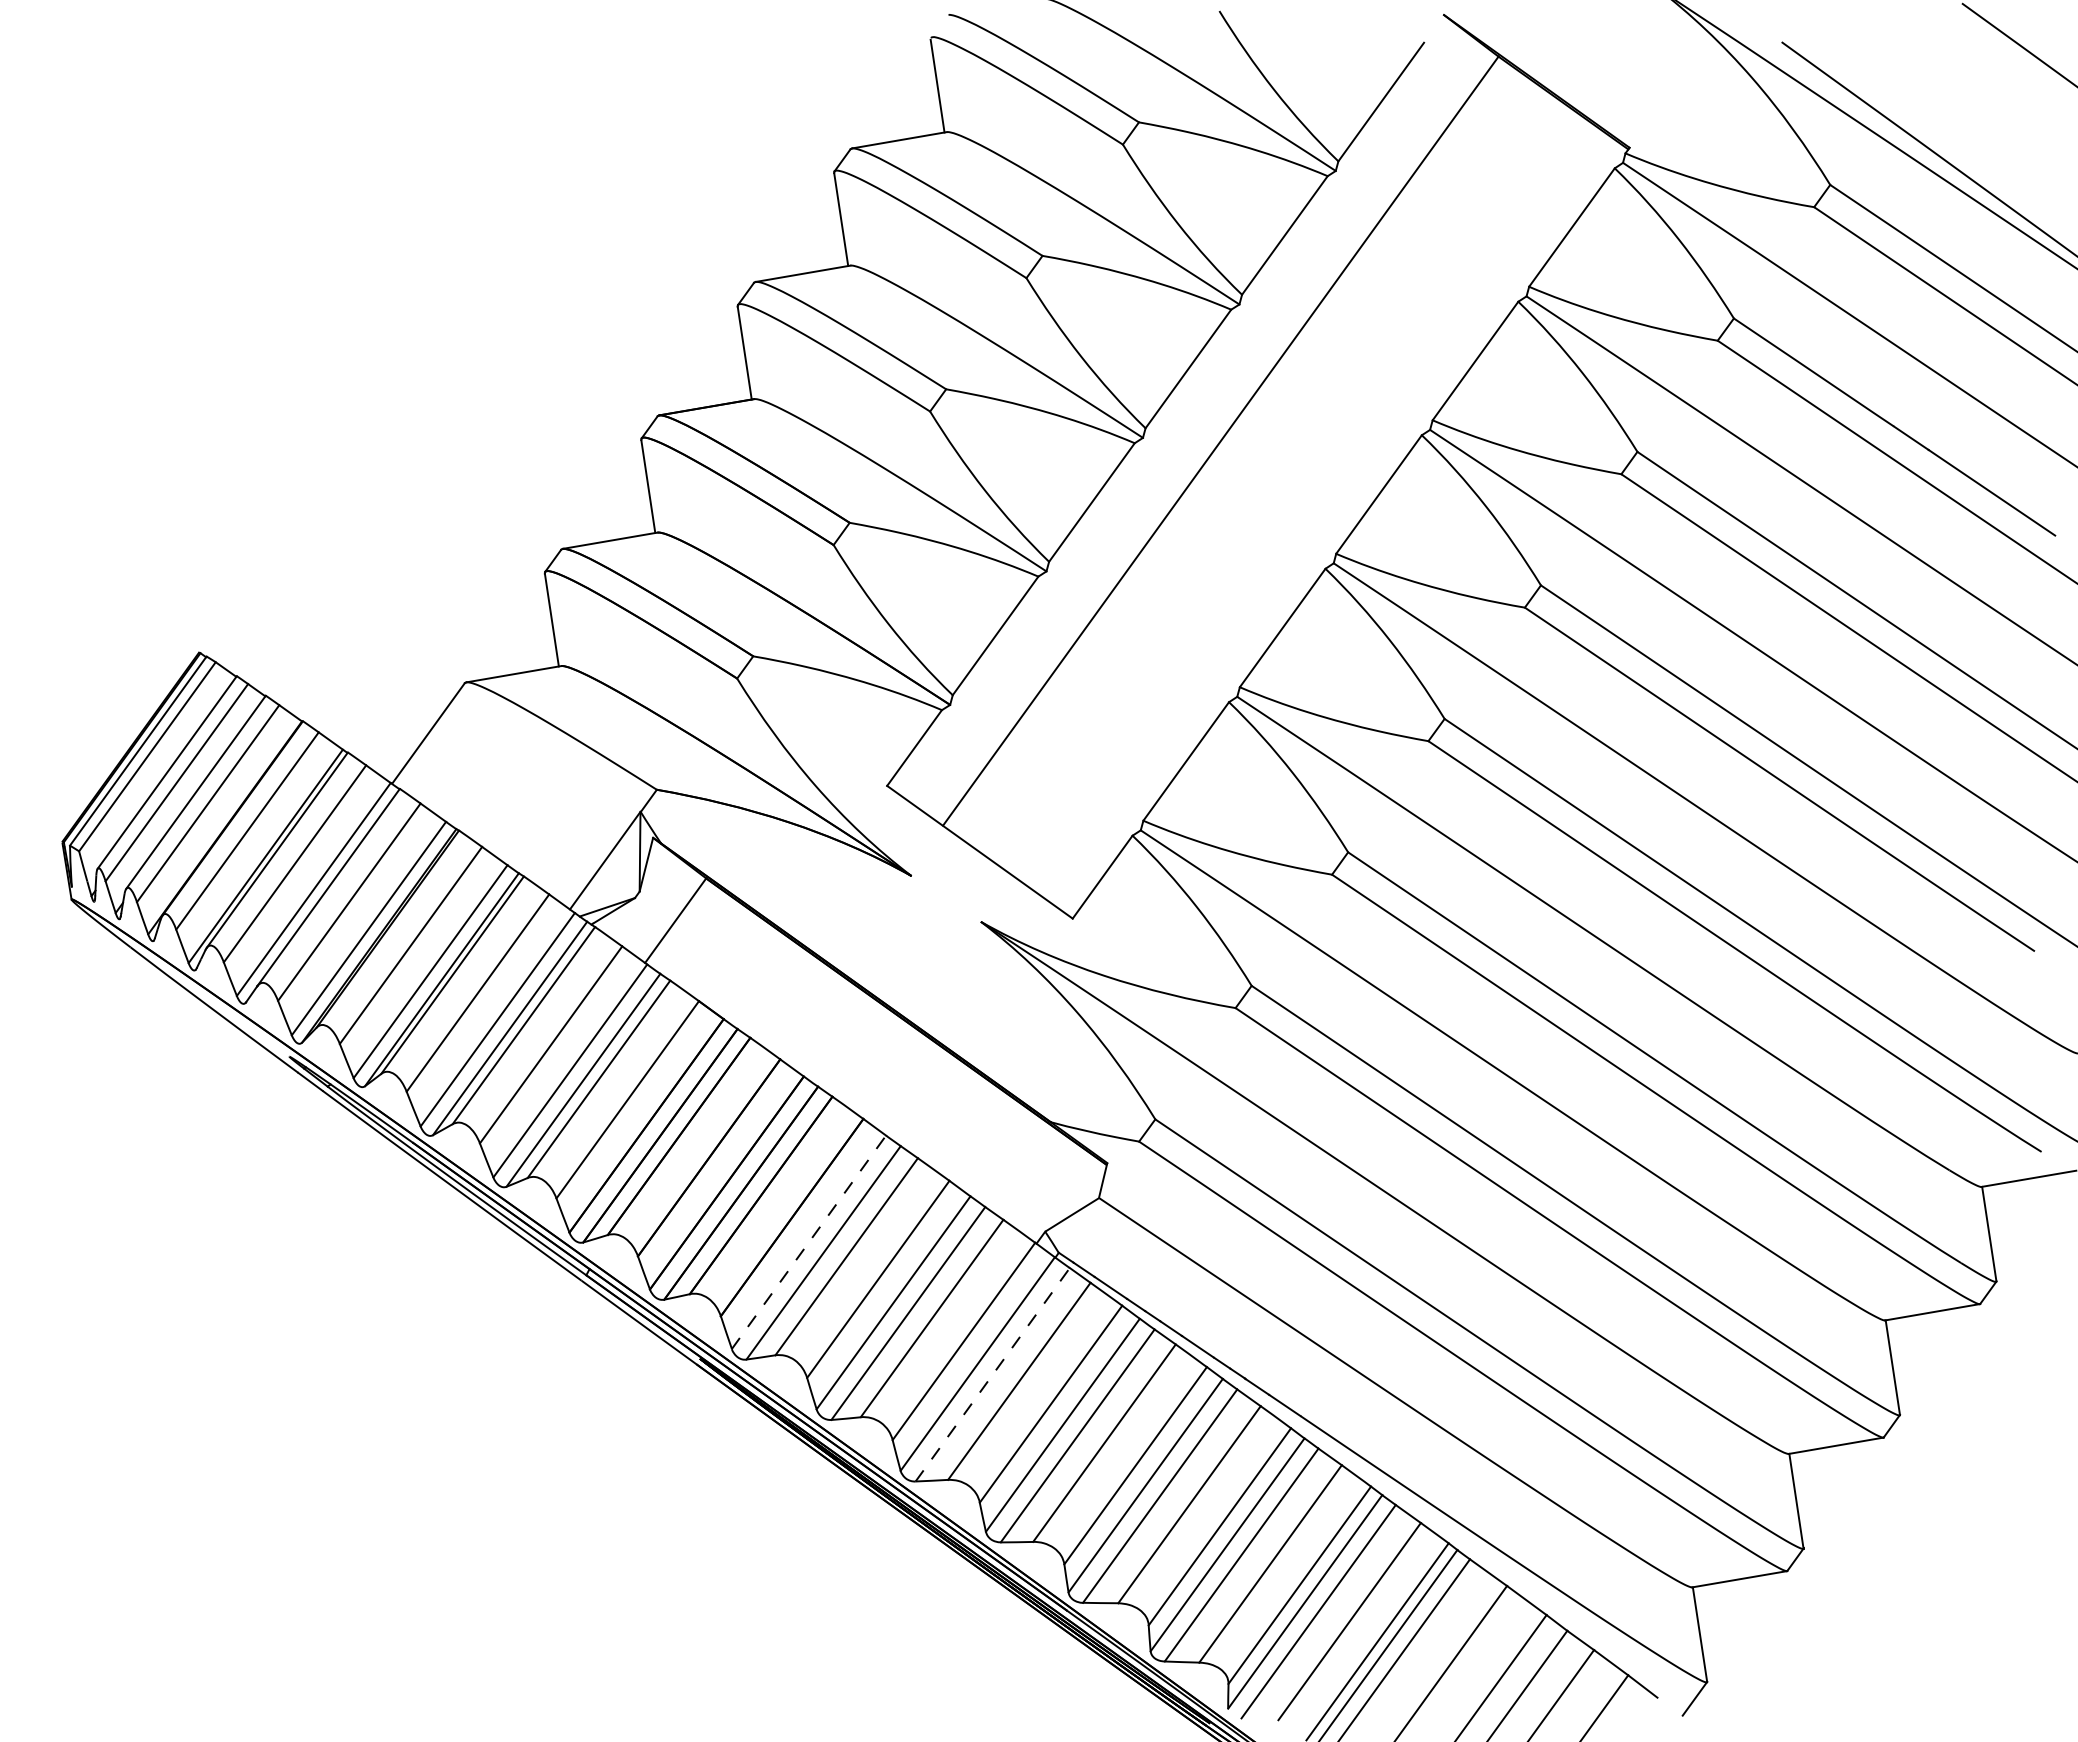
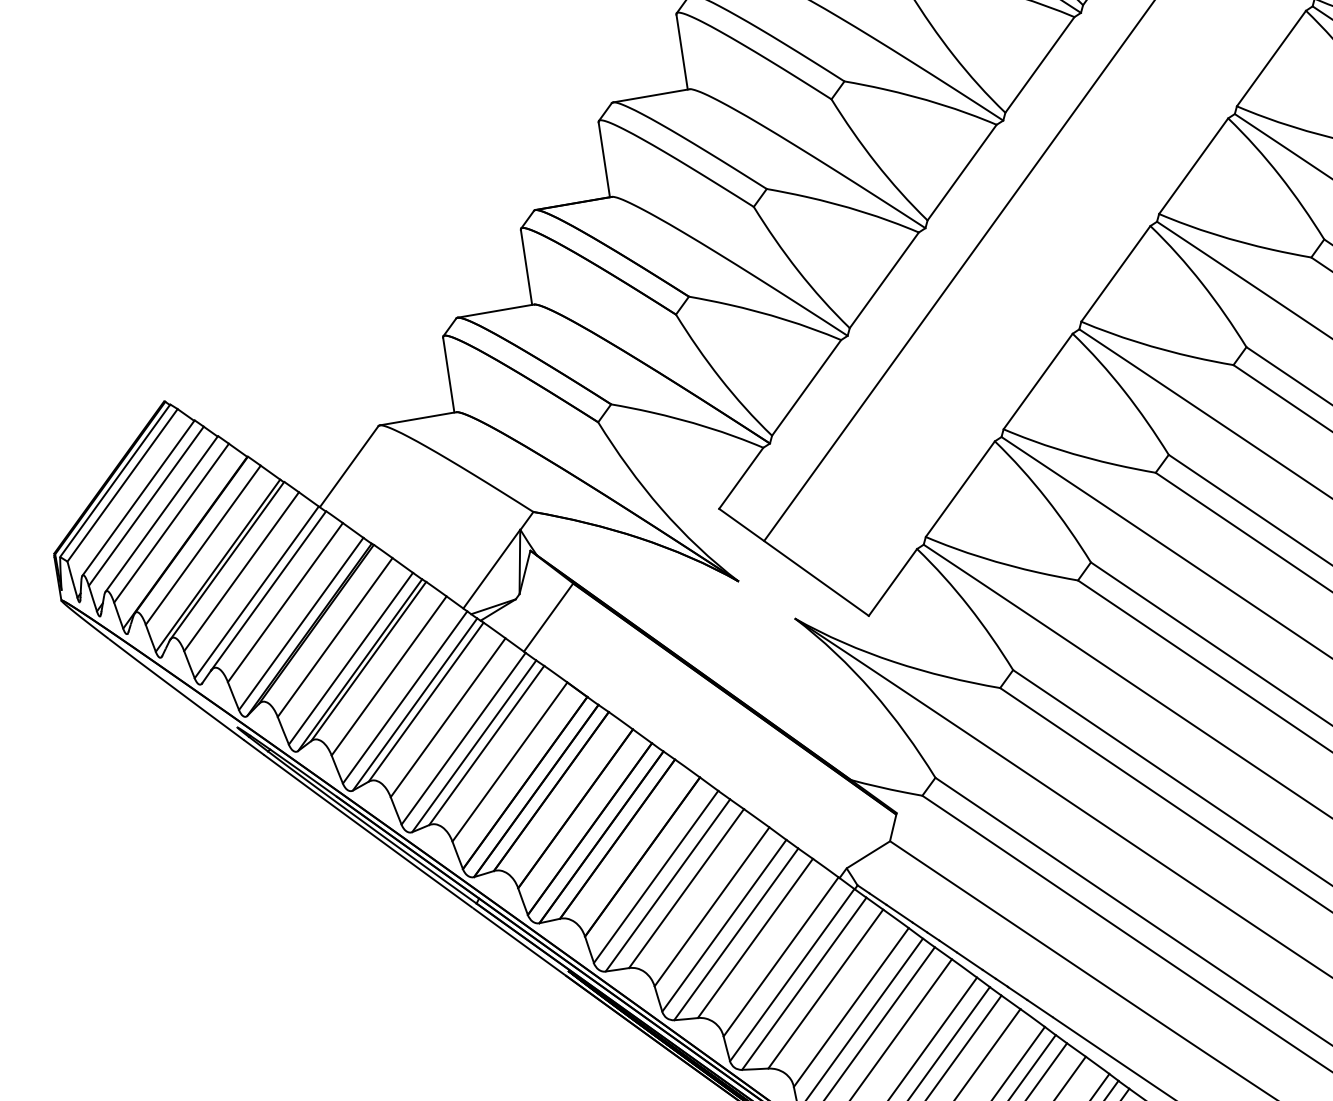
line: (808, 1242) -> (655, 877), dashed -> solid
line: (992, 1374) -> (804, 983), dashed -> solid

